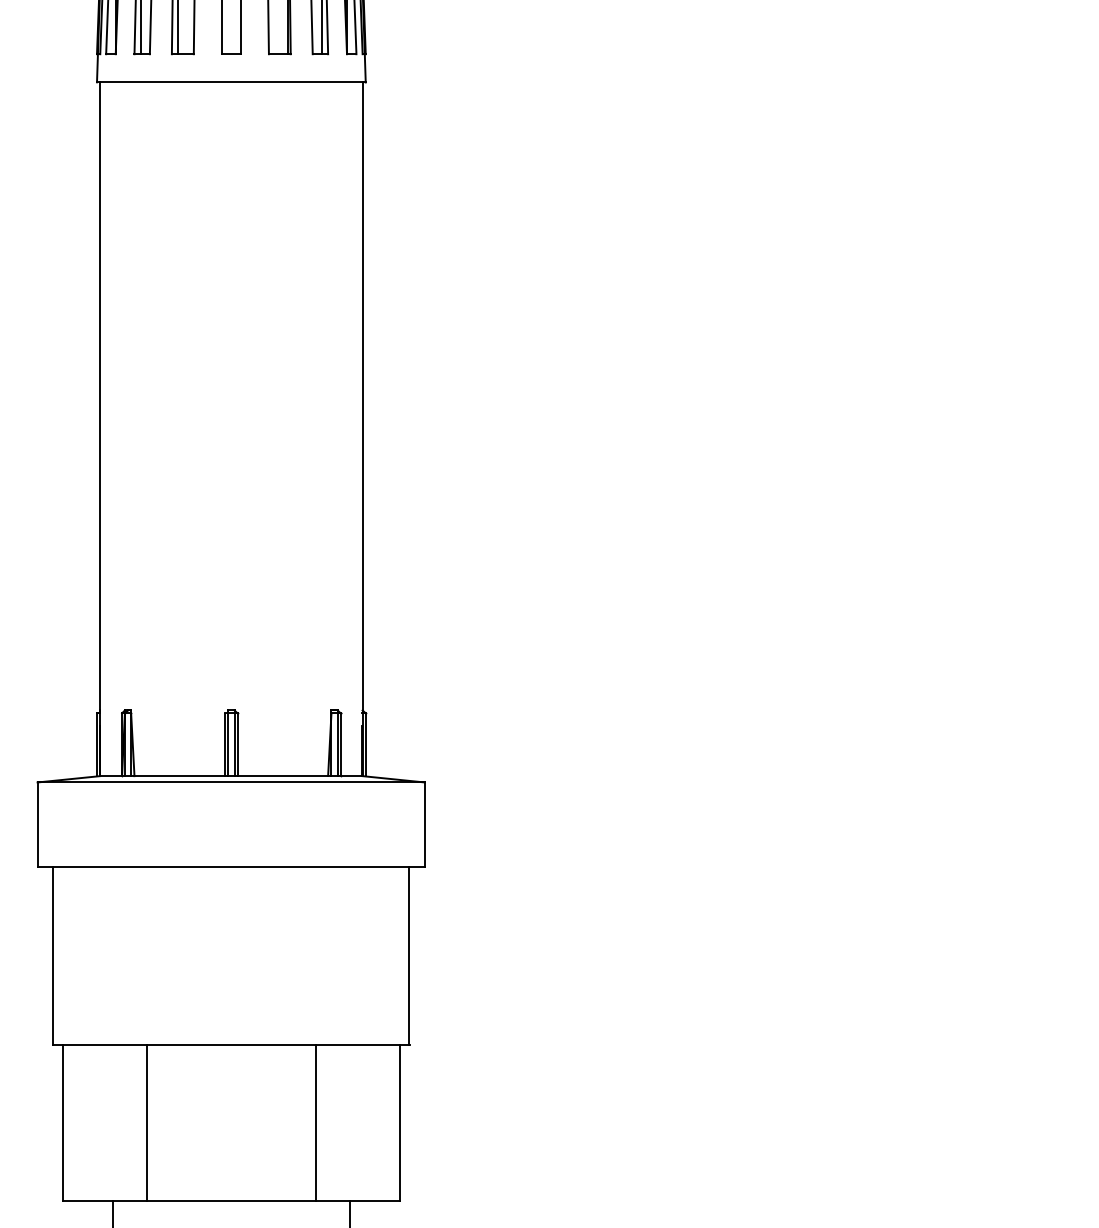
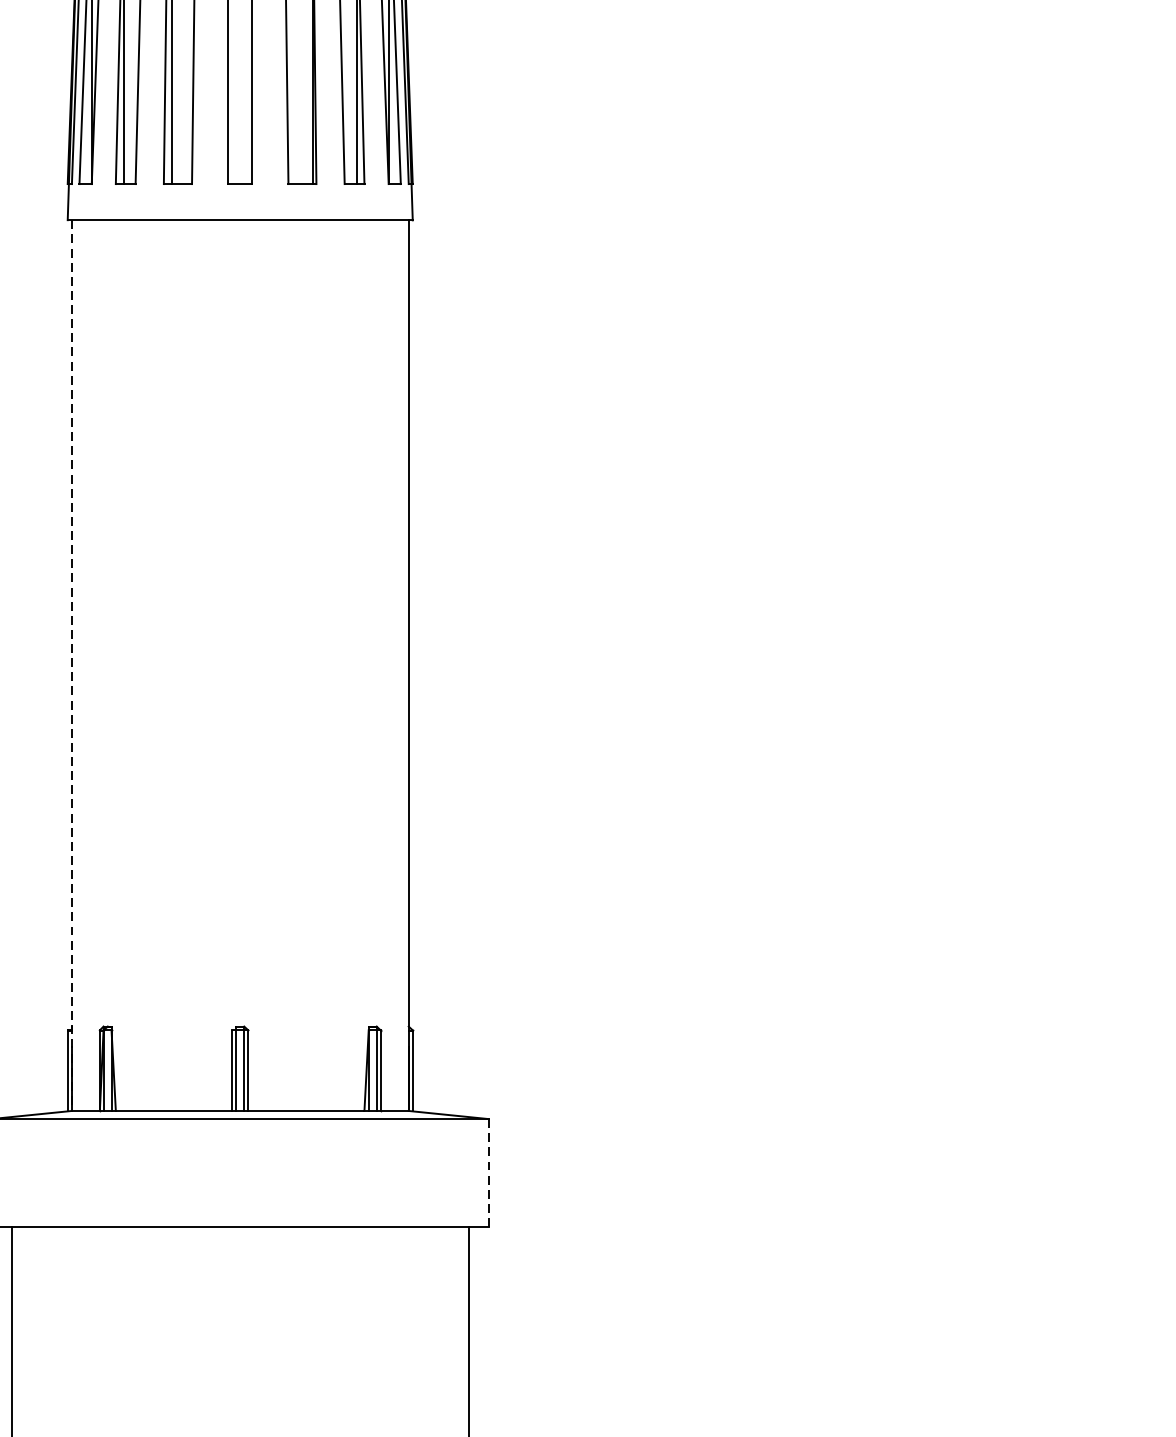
line: (100, 429) -> (72, 665), solid -> dashed
line: (424, 823) -> (488, 1171), solid -> dashed

